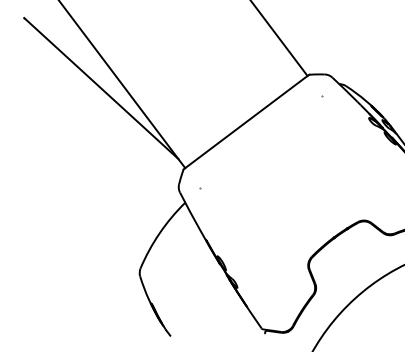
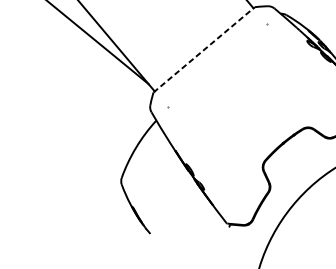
line: (246, 122) -> (204, 50), solid -> dashed

